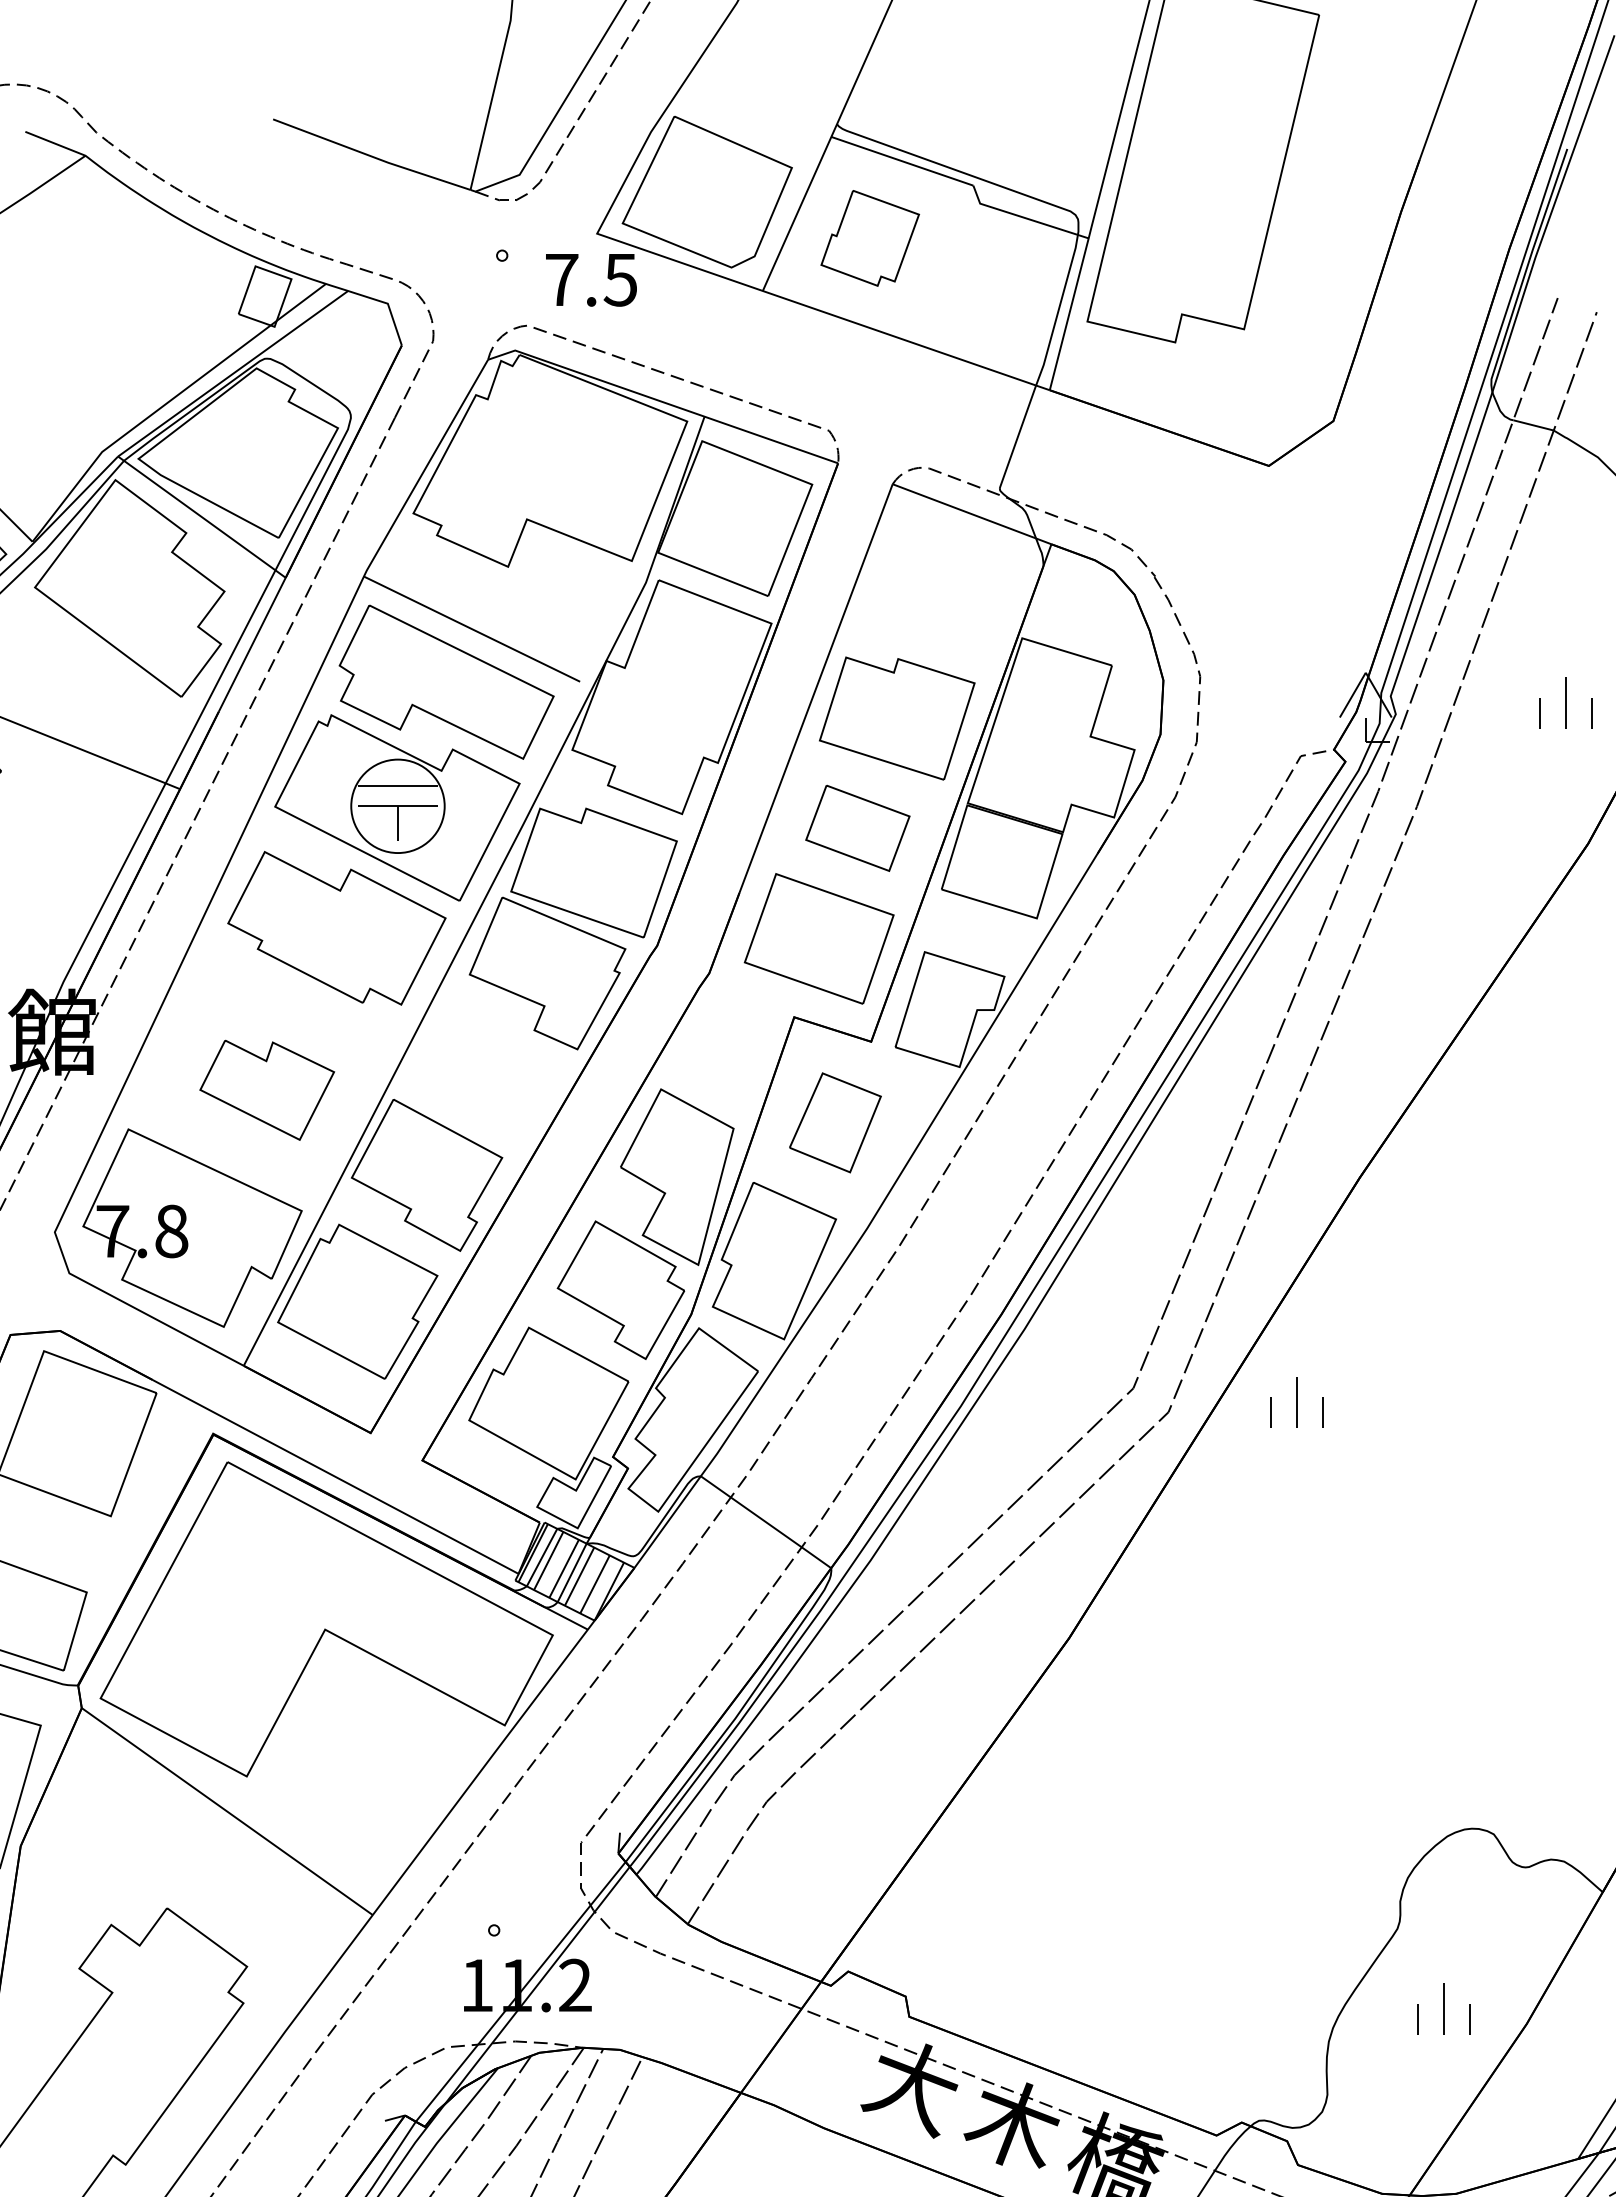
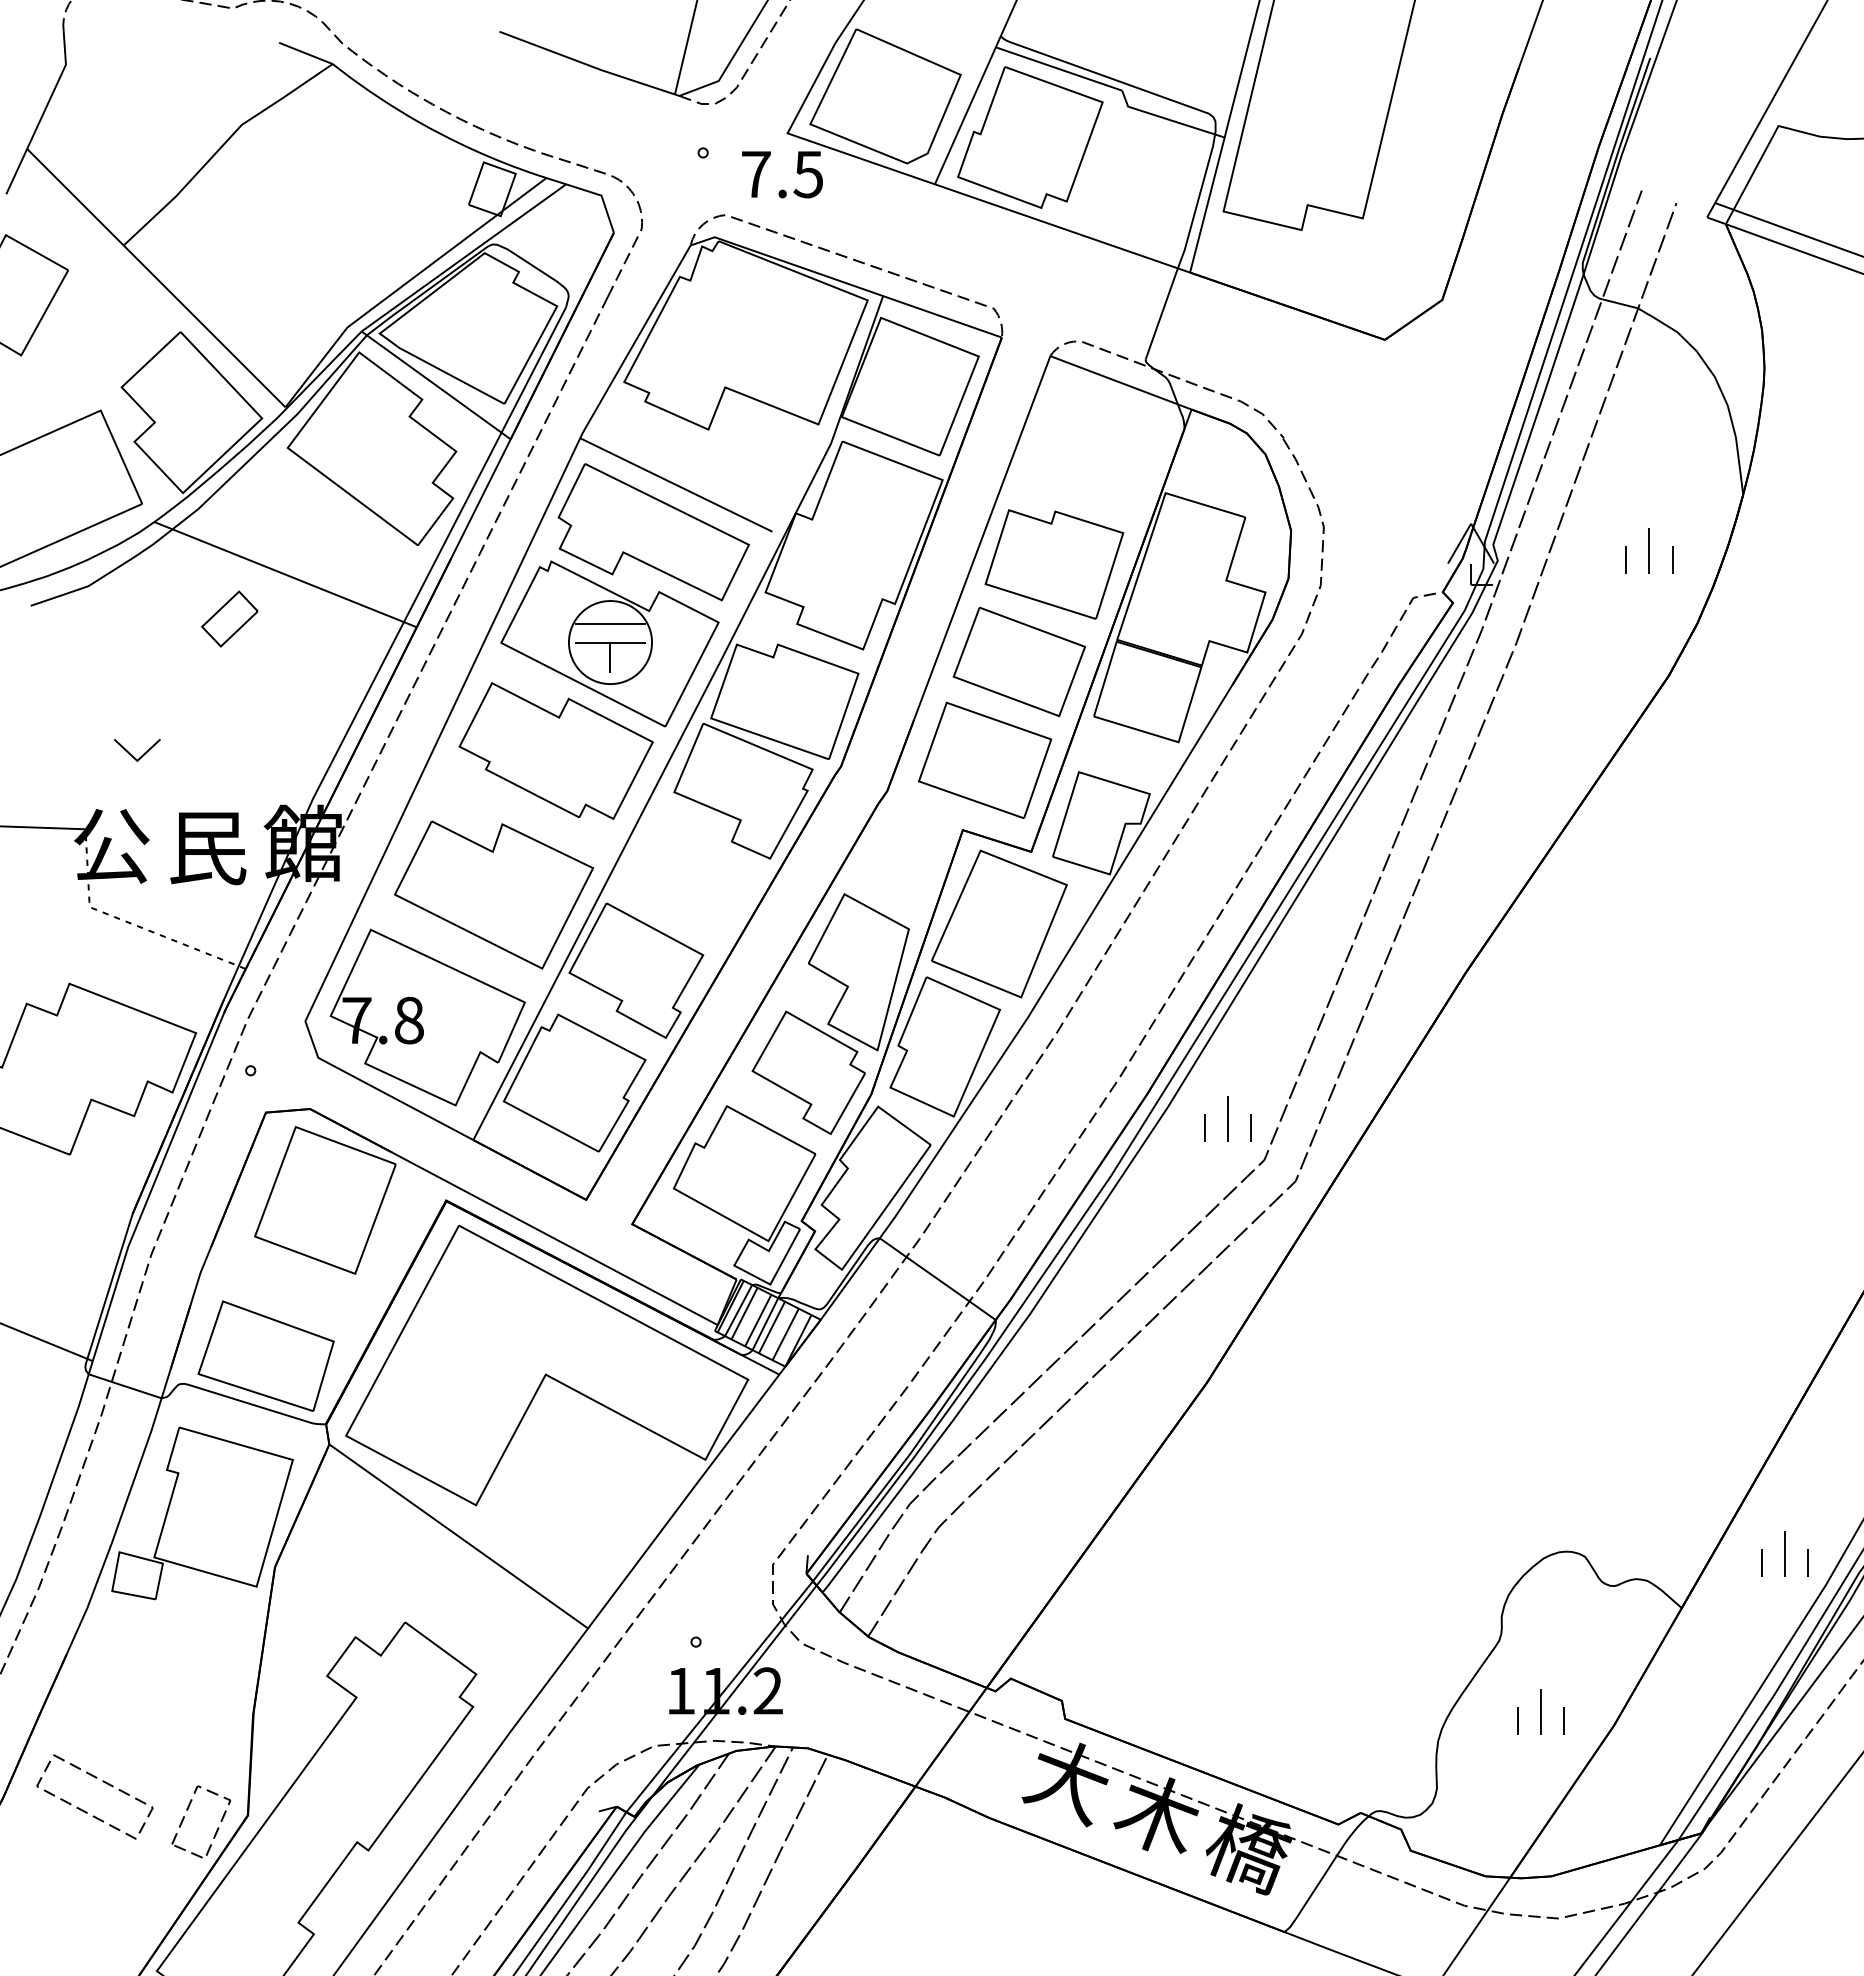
part: (870, 238) -> (1030, 137), size x1.67
part: (857, 828) -> (1019, 662), size x1.43
part: (267, 1089) -> (494, 894), size x1.67
part: (835, 1122) -> (999, 923), size x1.67
part: (1296, 1402) -> (1227, 1118), moved

